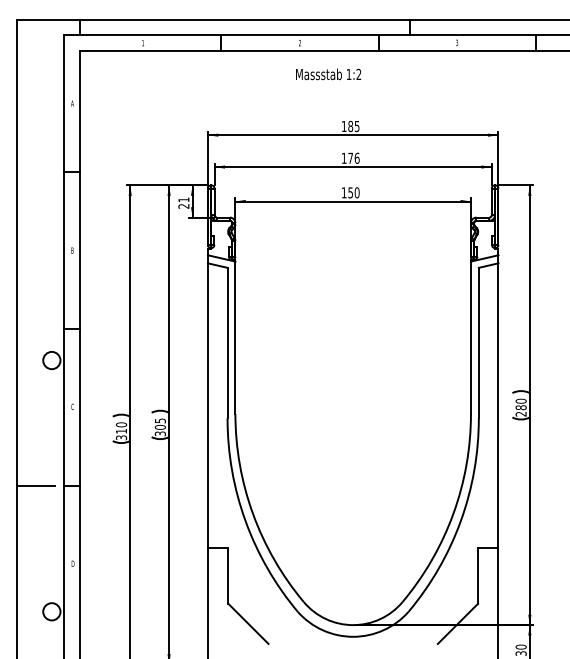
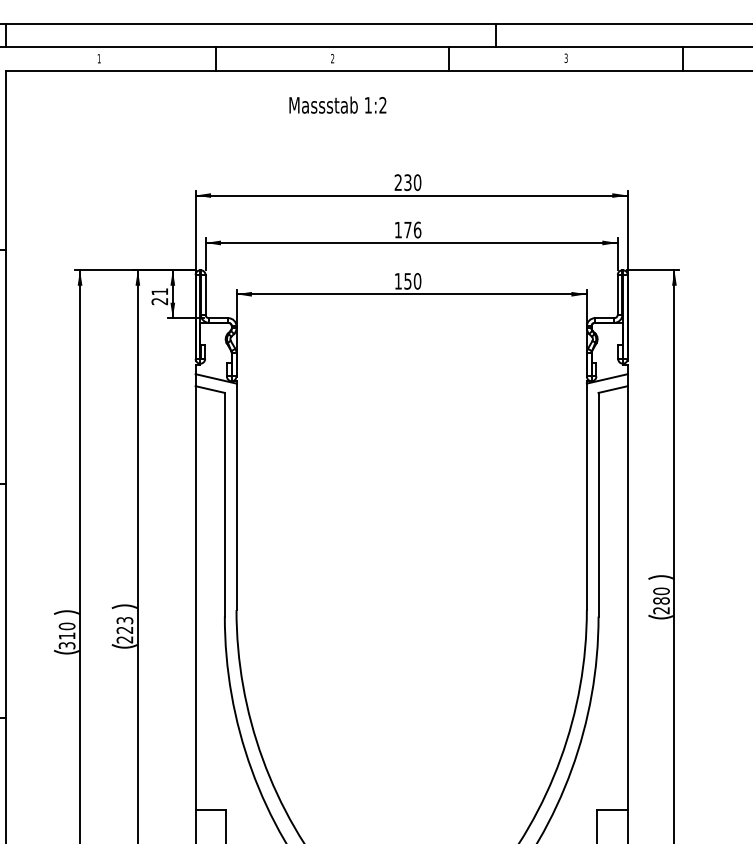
text: (328, 74) -> (337, 105), moved
text: (350, 126) -> (407, 182), 185 -> 230
text: (160, 427) -> (125, 630), 305 -> 223

